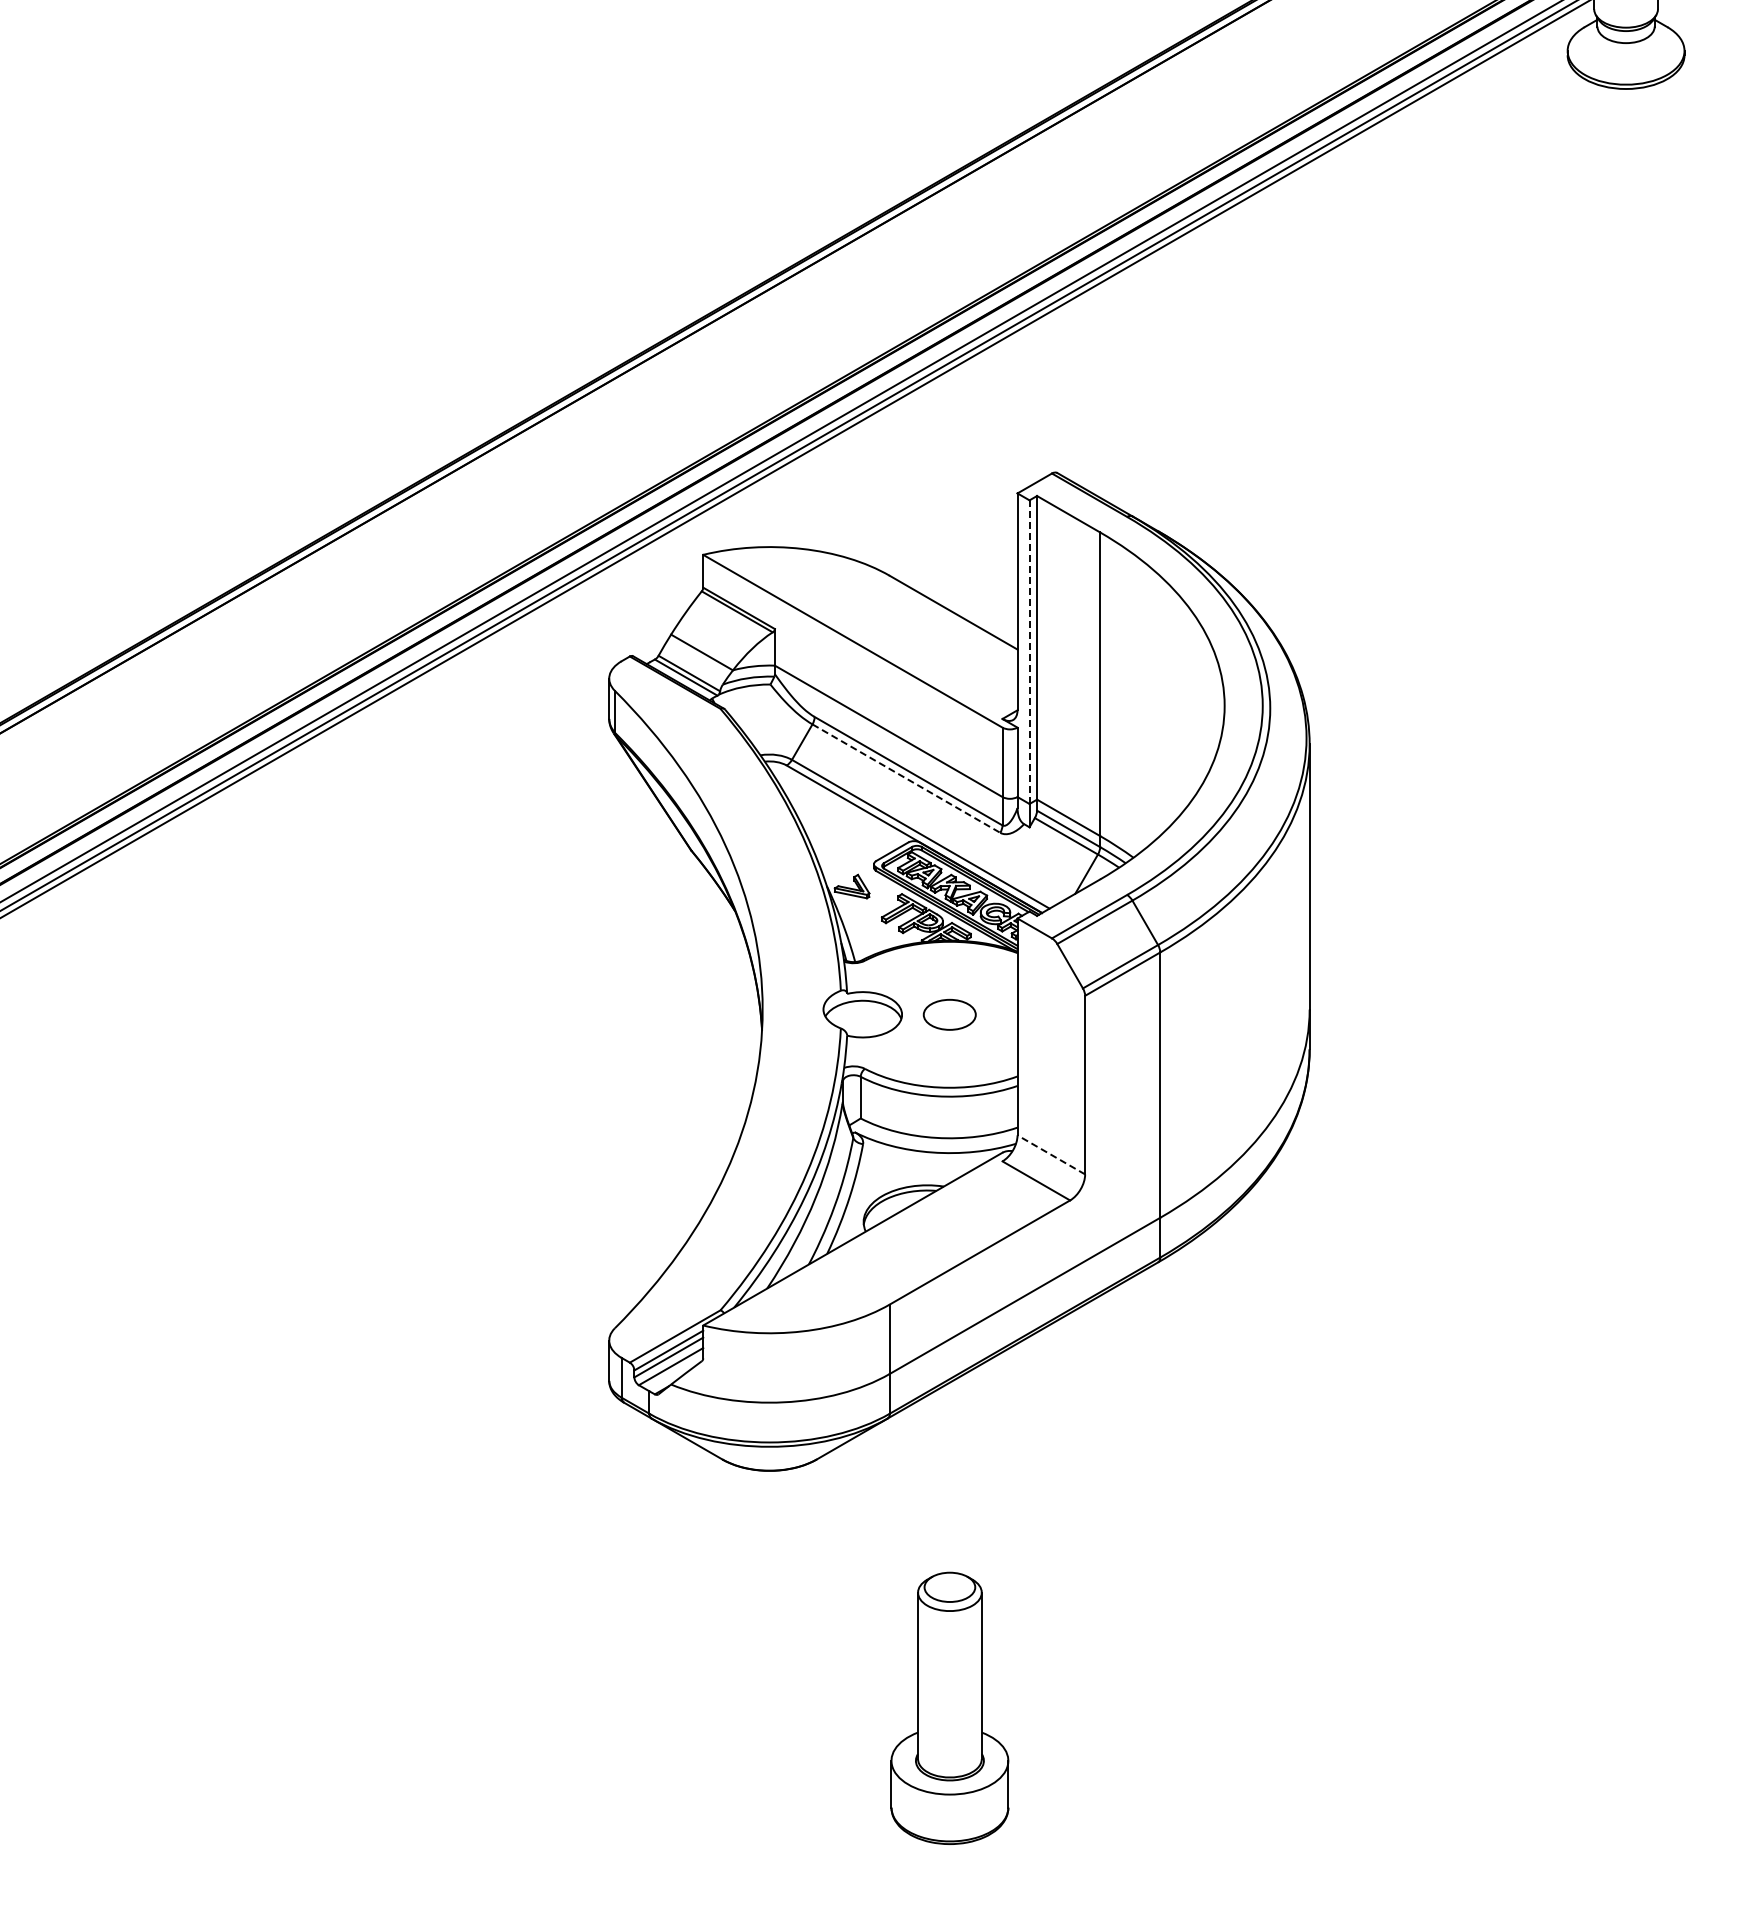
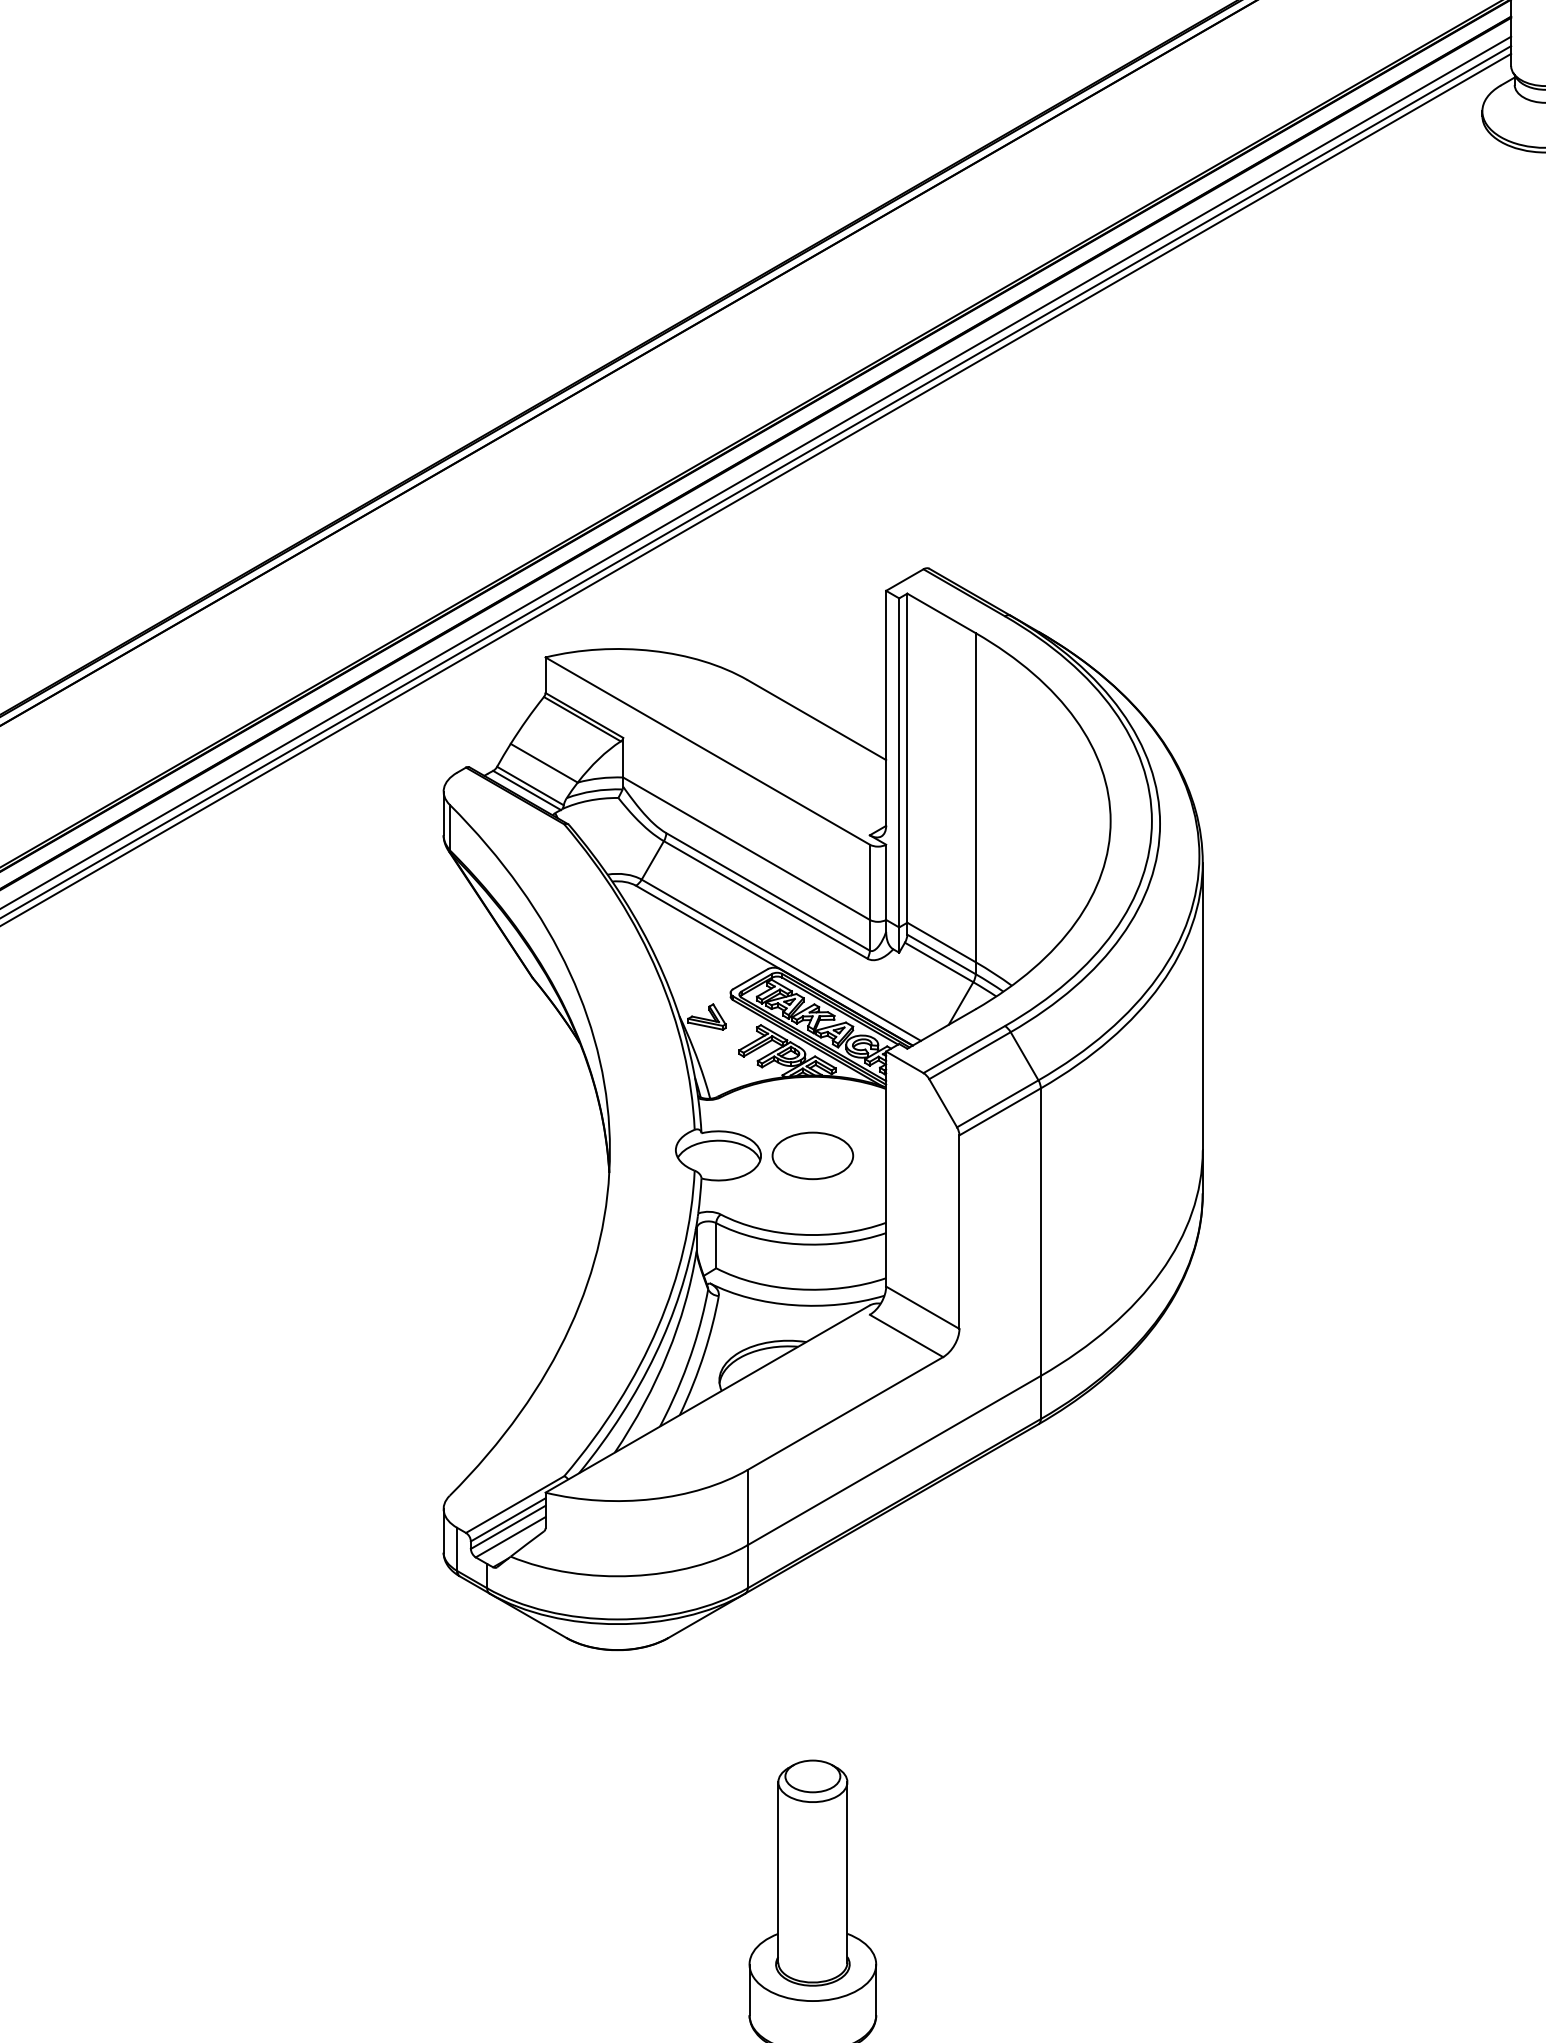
line: (1029, 652) -> (899, 763), dashed -> solid
line: (906, 778) -> (765, 899), dashed -> solid
part: (949, 1014) -> (812, 1155), size x1.43
line: (1050, 1154) -> (921, 1307), dashed -> solid

